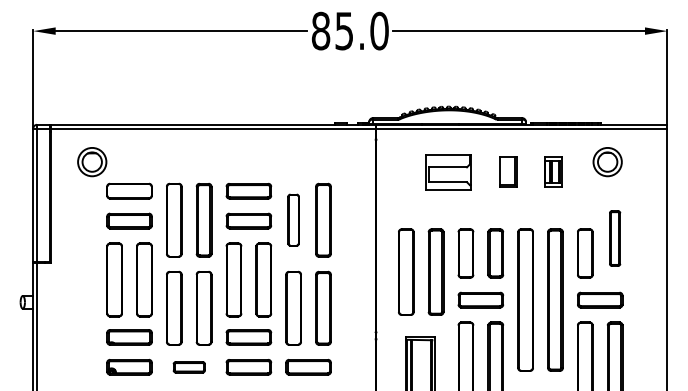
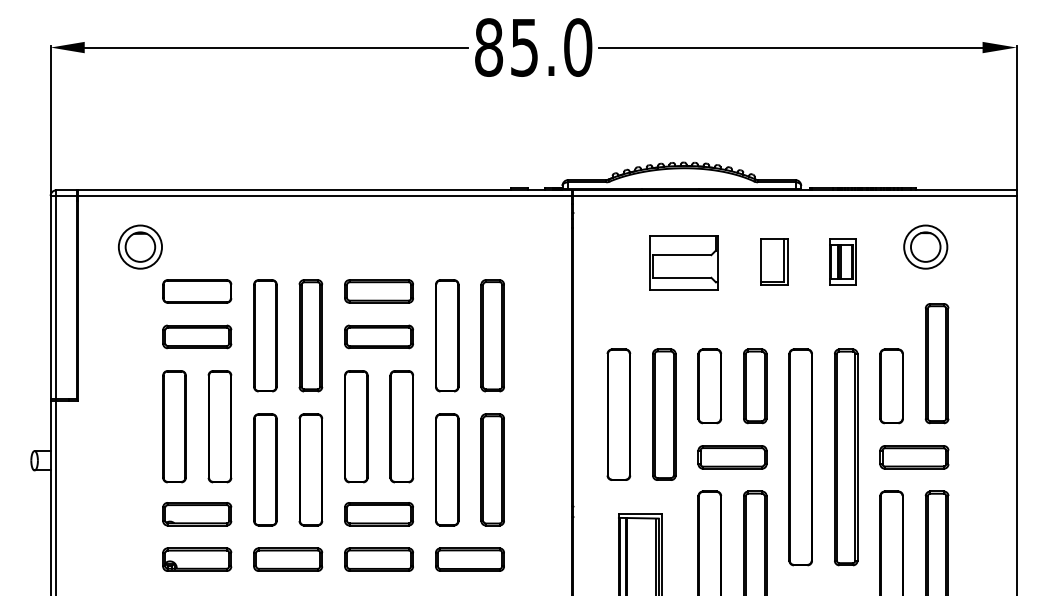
part: (293, 219) -> (447, 334), size x1.43
part: (614, 238) -> (936, 363), size x1.43
part: (189, 367) -> (288, 560), size x1.43

